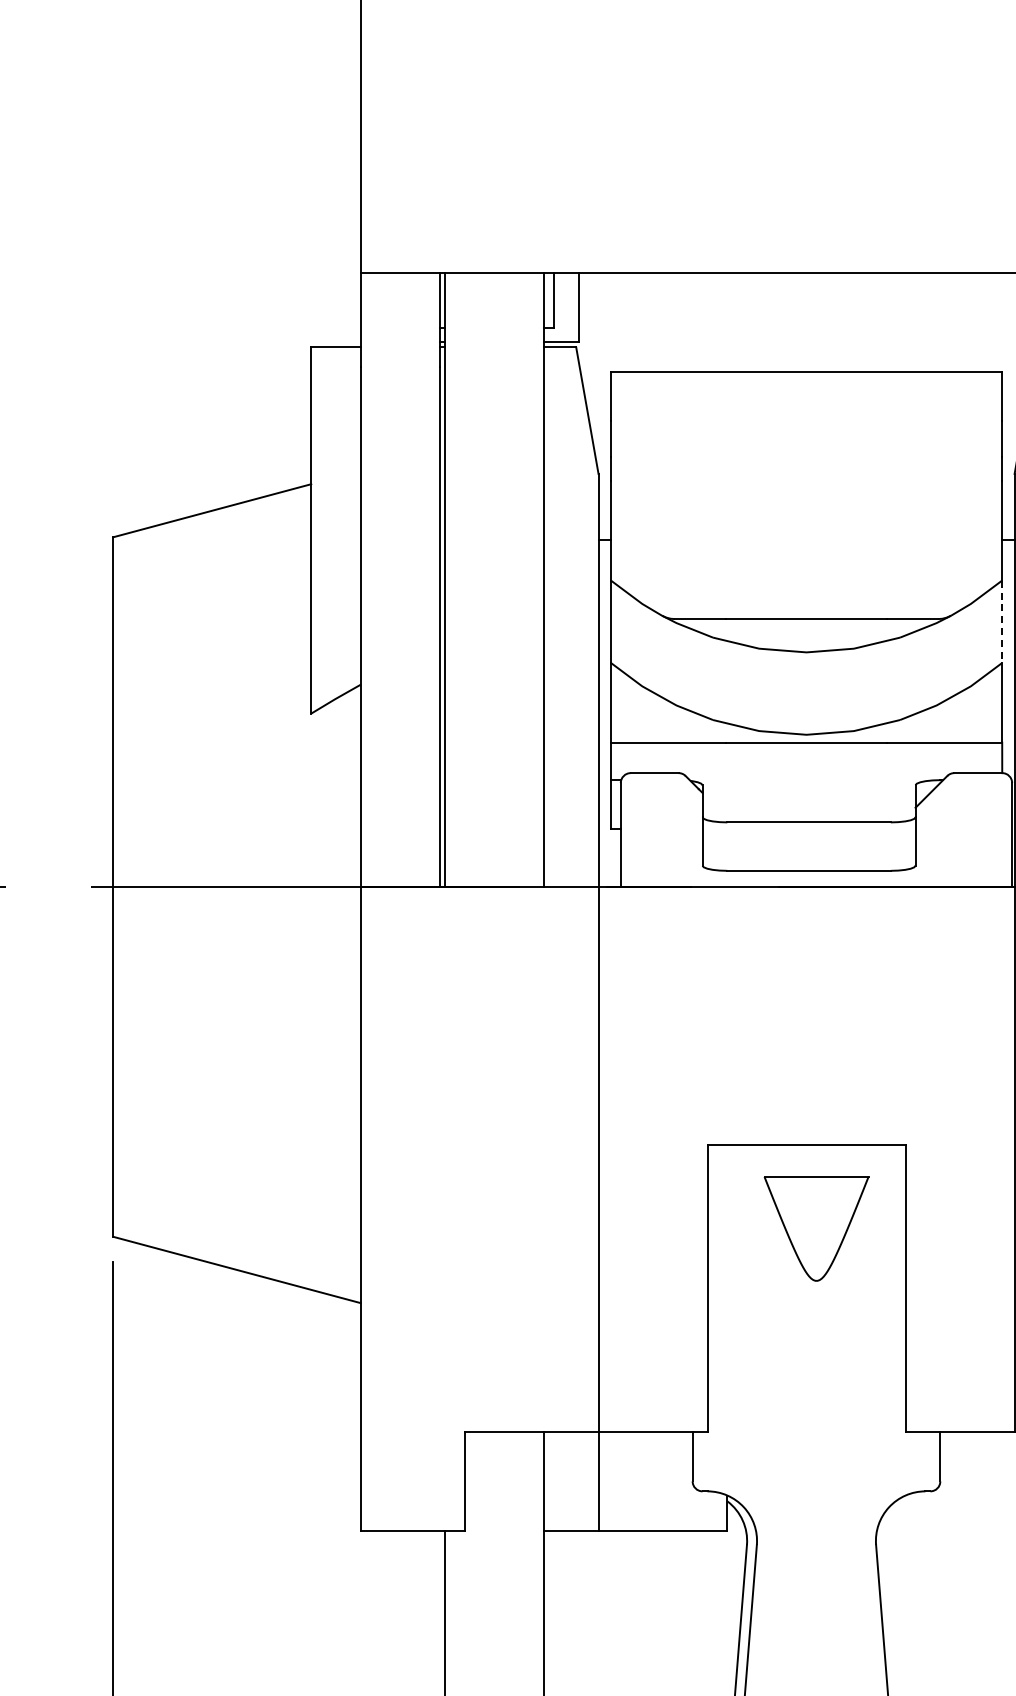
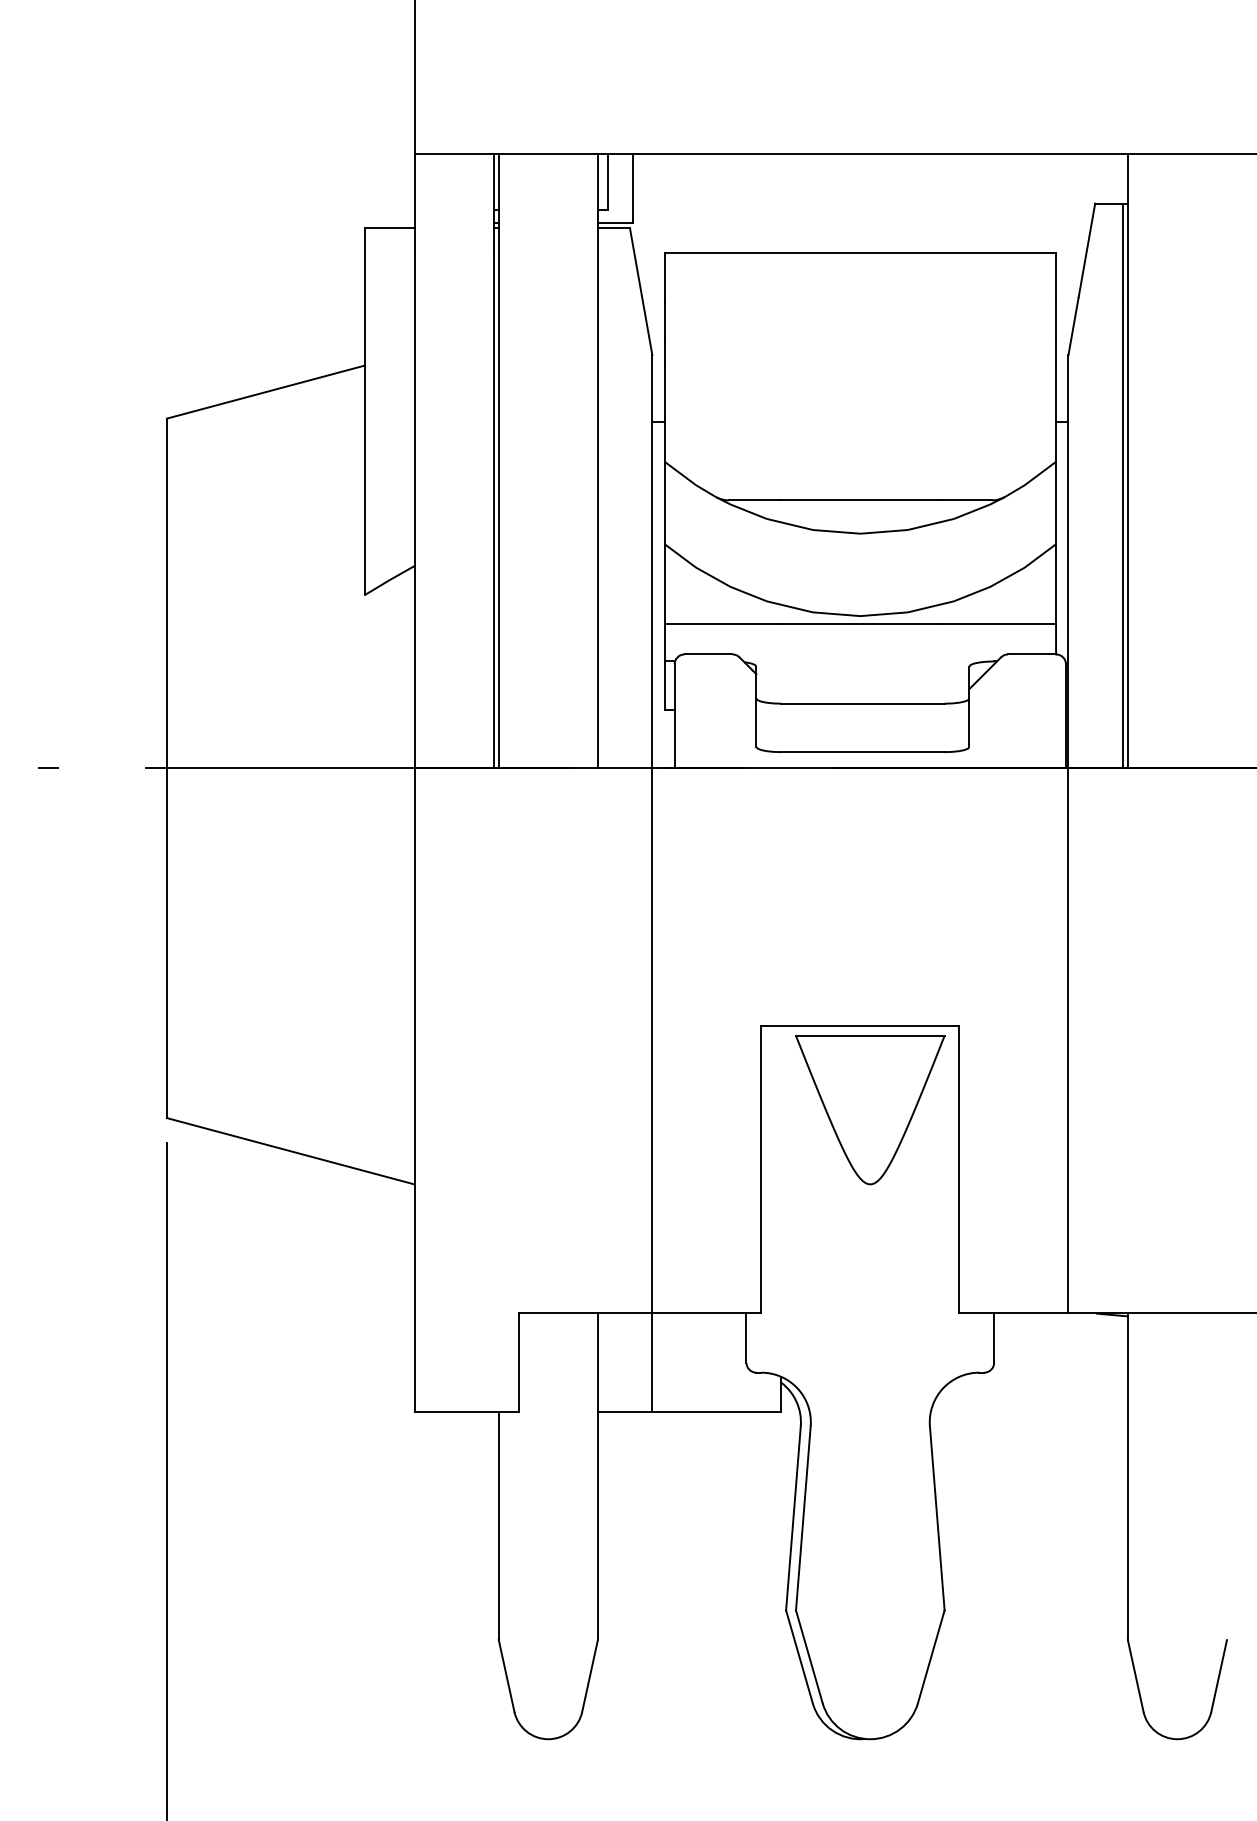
line: (1002, 622) -> (1056, 503), dashed -> solid
part: (816, 1229) -> (870, 1110), size x1.43

